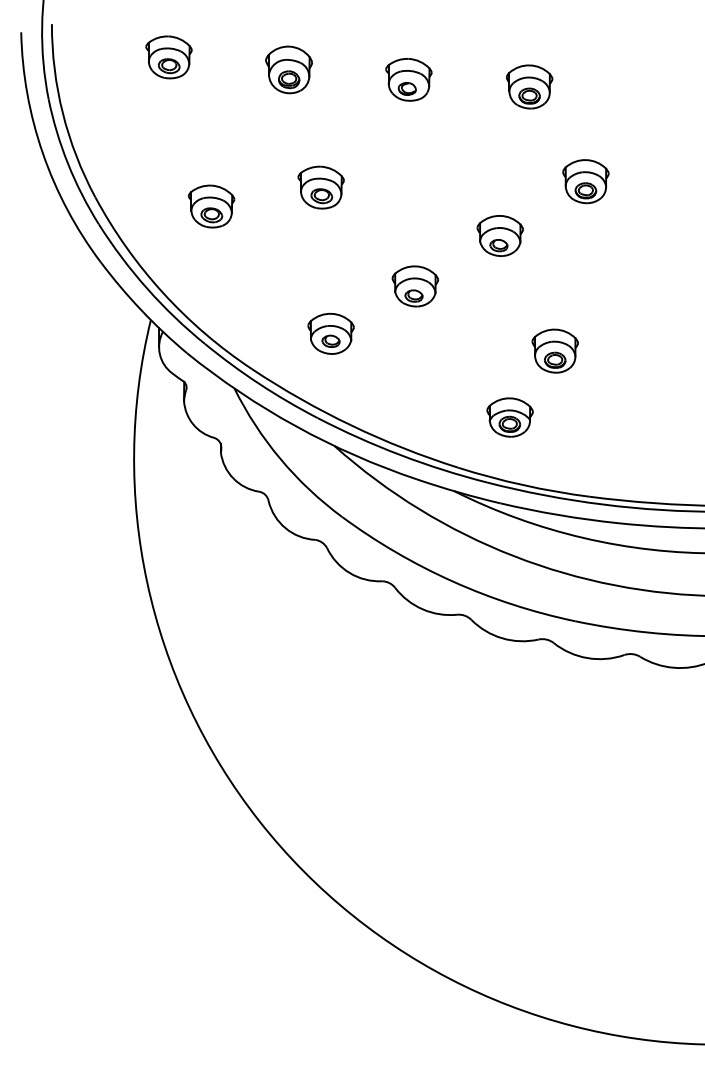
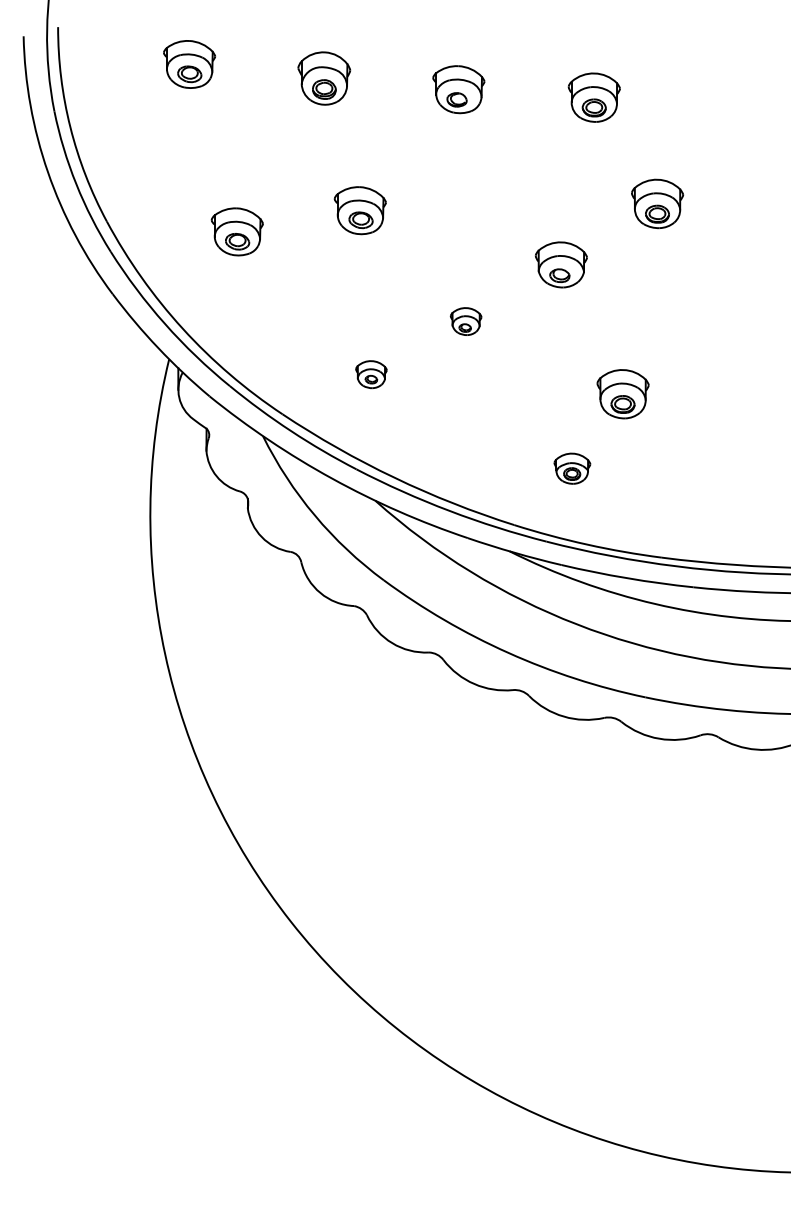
part: (415, 286) -> (466, 321), size x0.6
part: (330, 333) -> (370, 374), size x0.6
part: (509, 417) -> (571, 468), size x0.7

